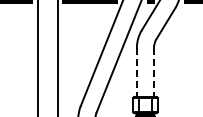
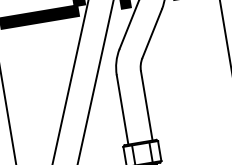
line: (136, 72) -> (122, 110), dashed -> solid
line: (153, 72) -> (146, 106), dashed -> solid

